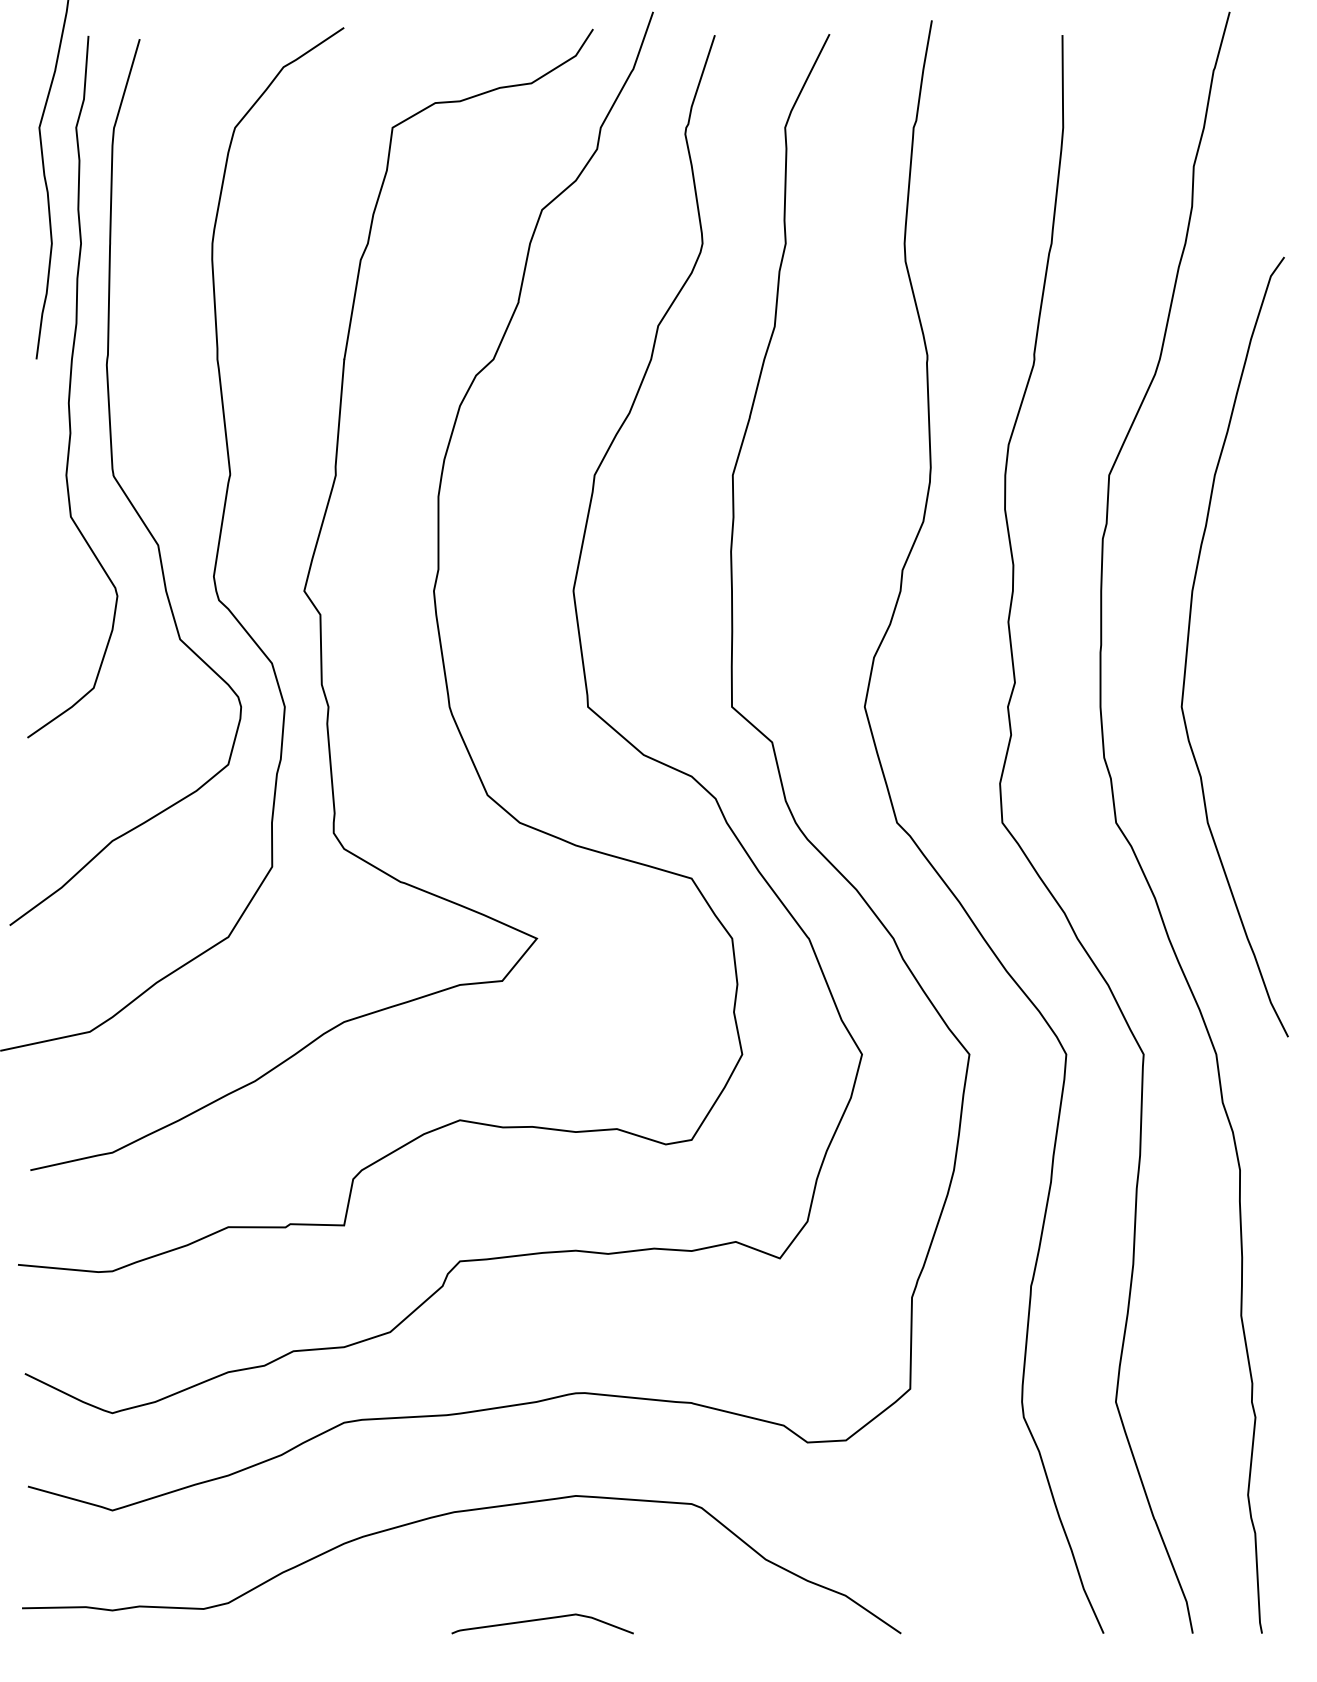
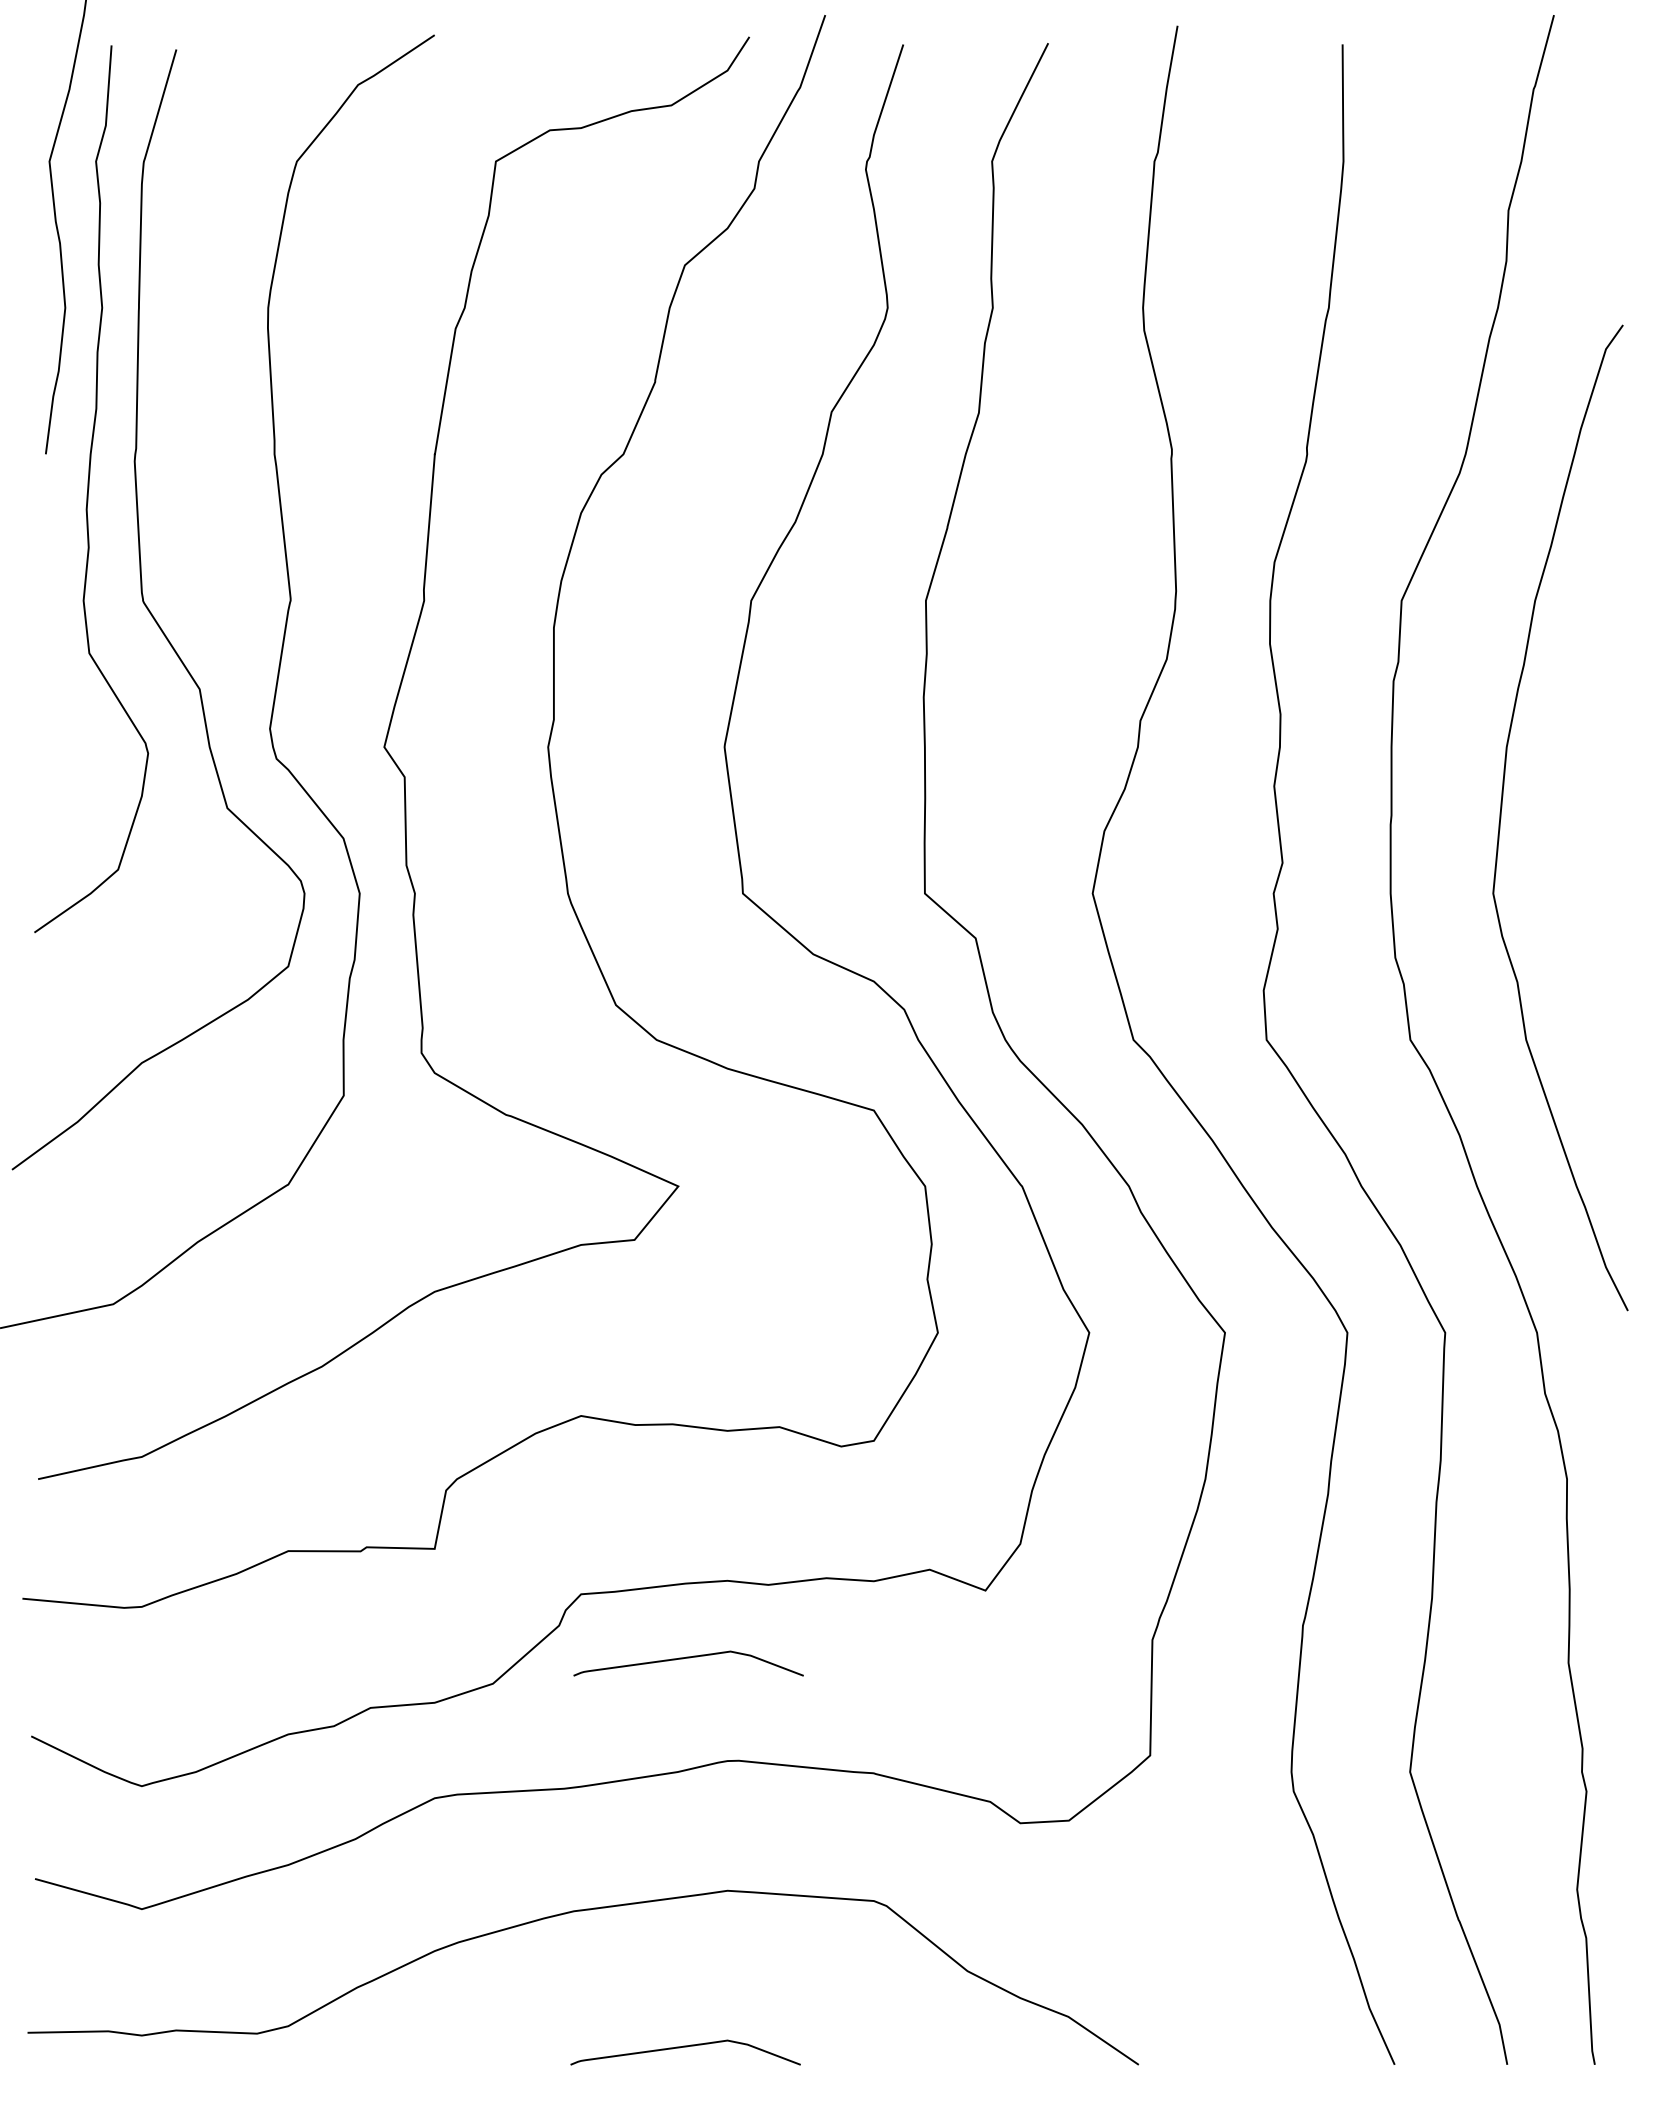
curve: (544, 1312) -> (688, 1658), added

